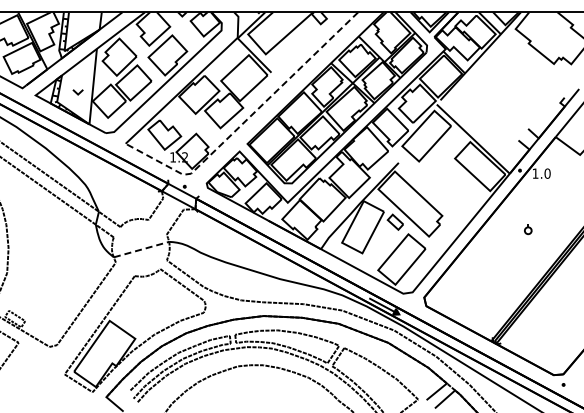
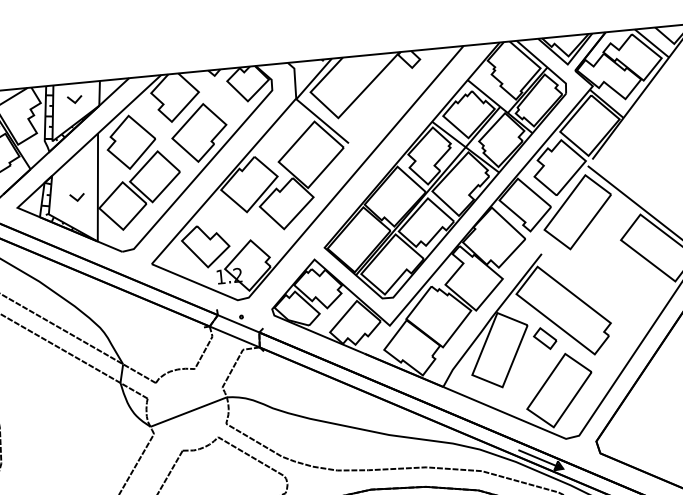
part: (82, 23) -> (74, 99), added
line: (247, 119) -> (321, 213), dashed -> solid
line: (141, 249) -> (188, 411), dashed -> solid

